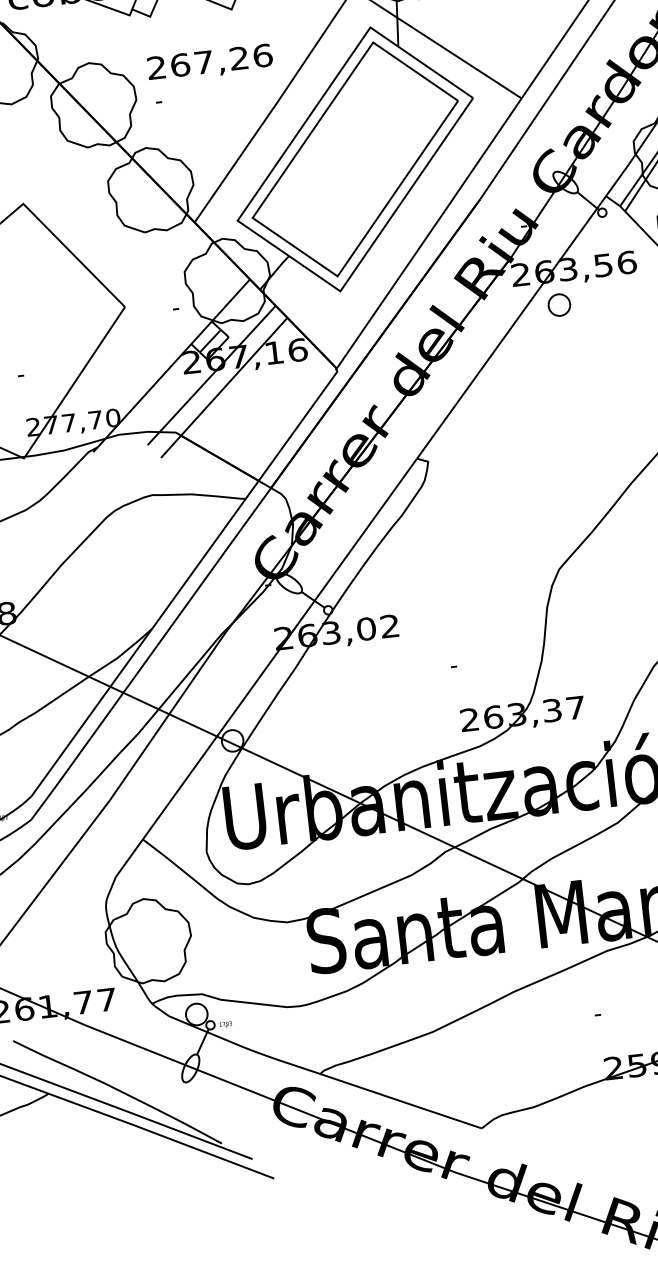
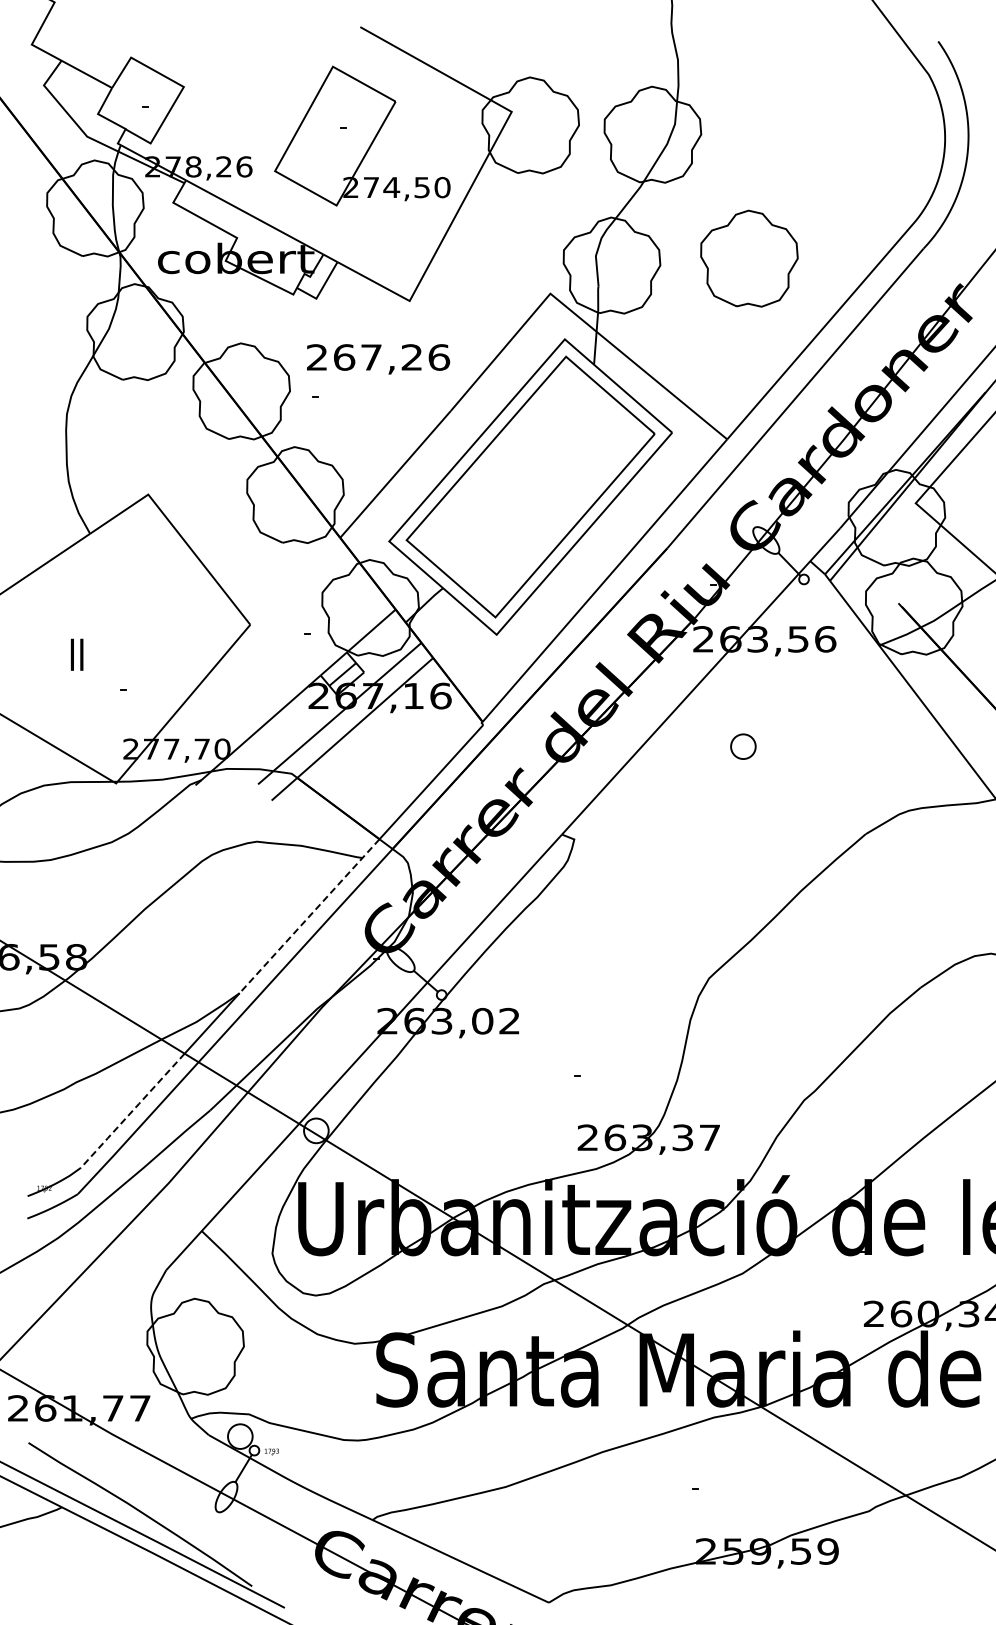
part: (559, 304) -> (743, 746), moved
line: (205, 555) -> (309, 916), solid -> dashed
line: (70, 742) -> (132, 1111), solid -> dashed

